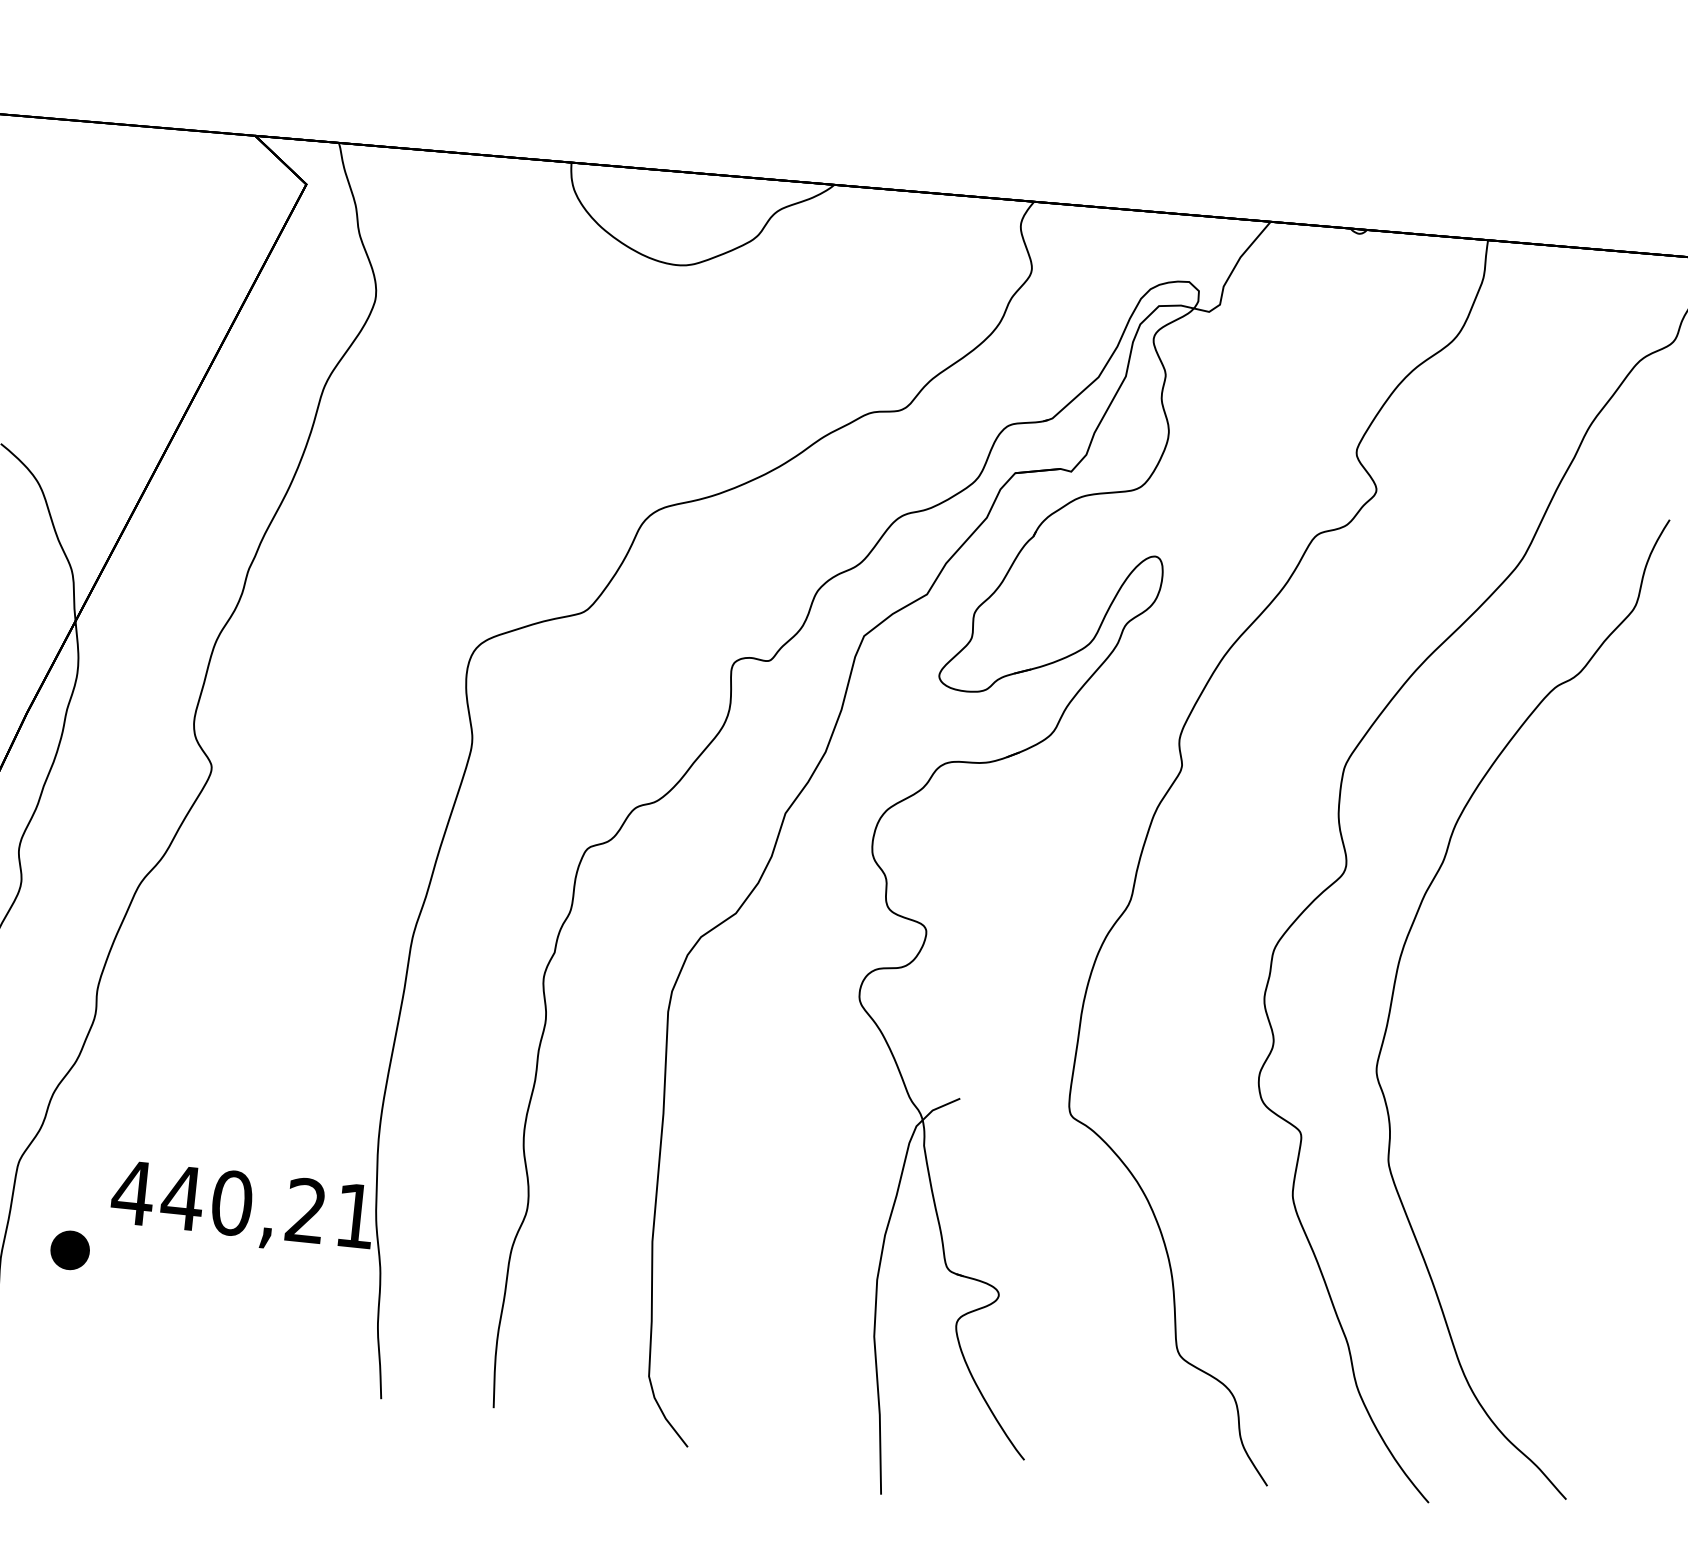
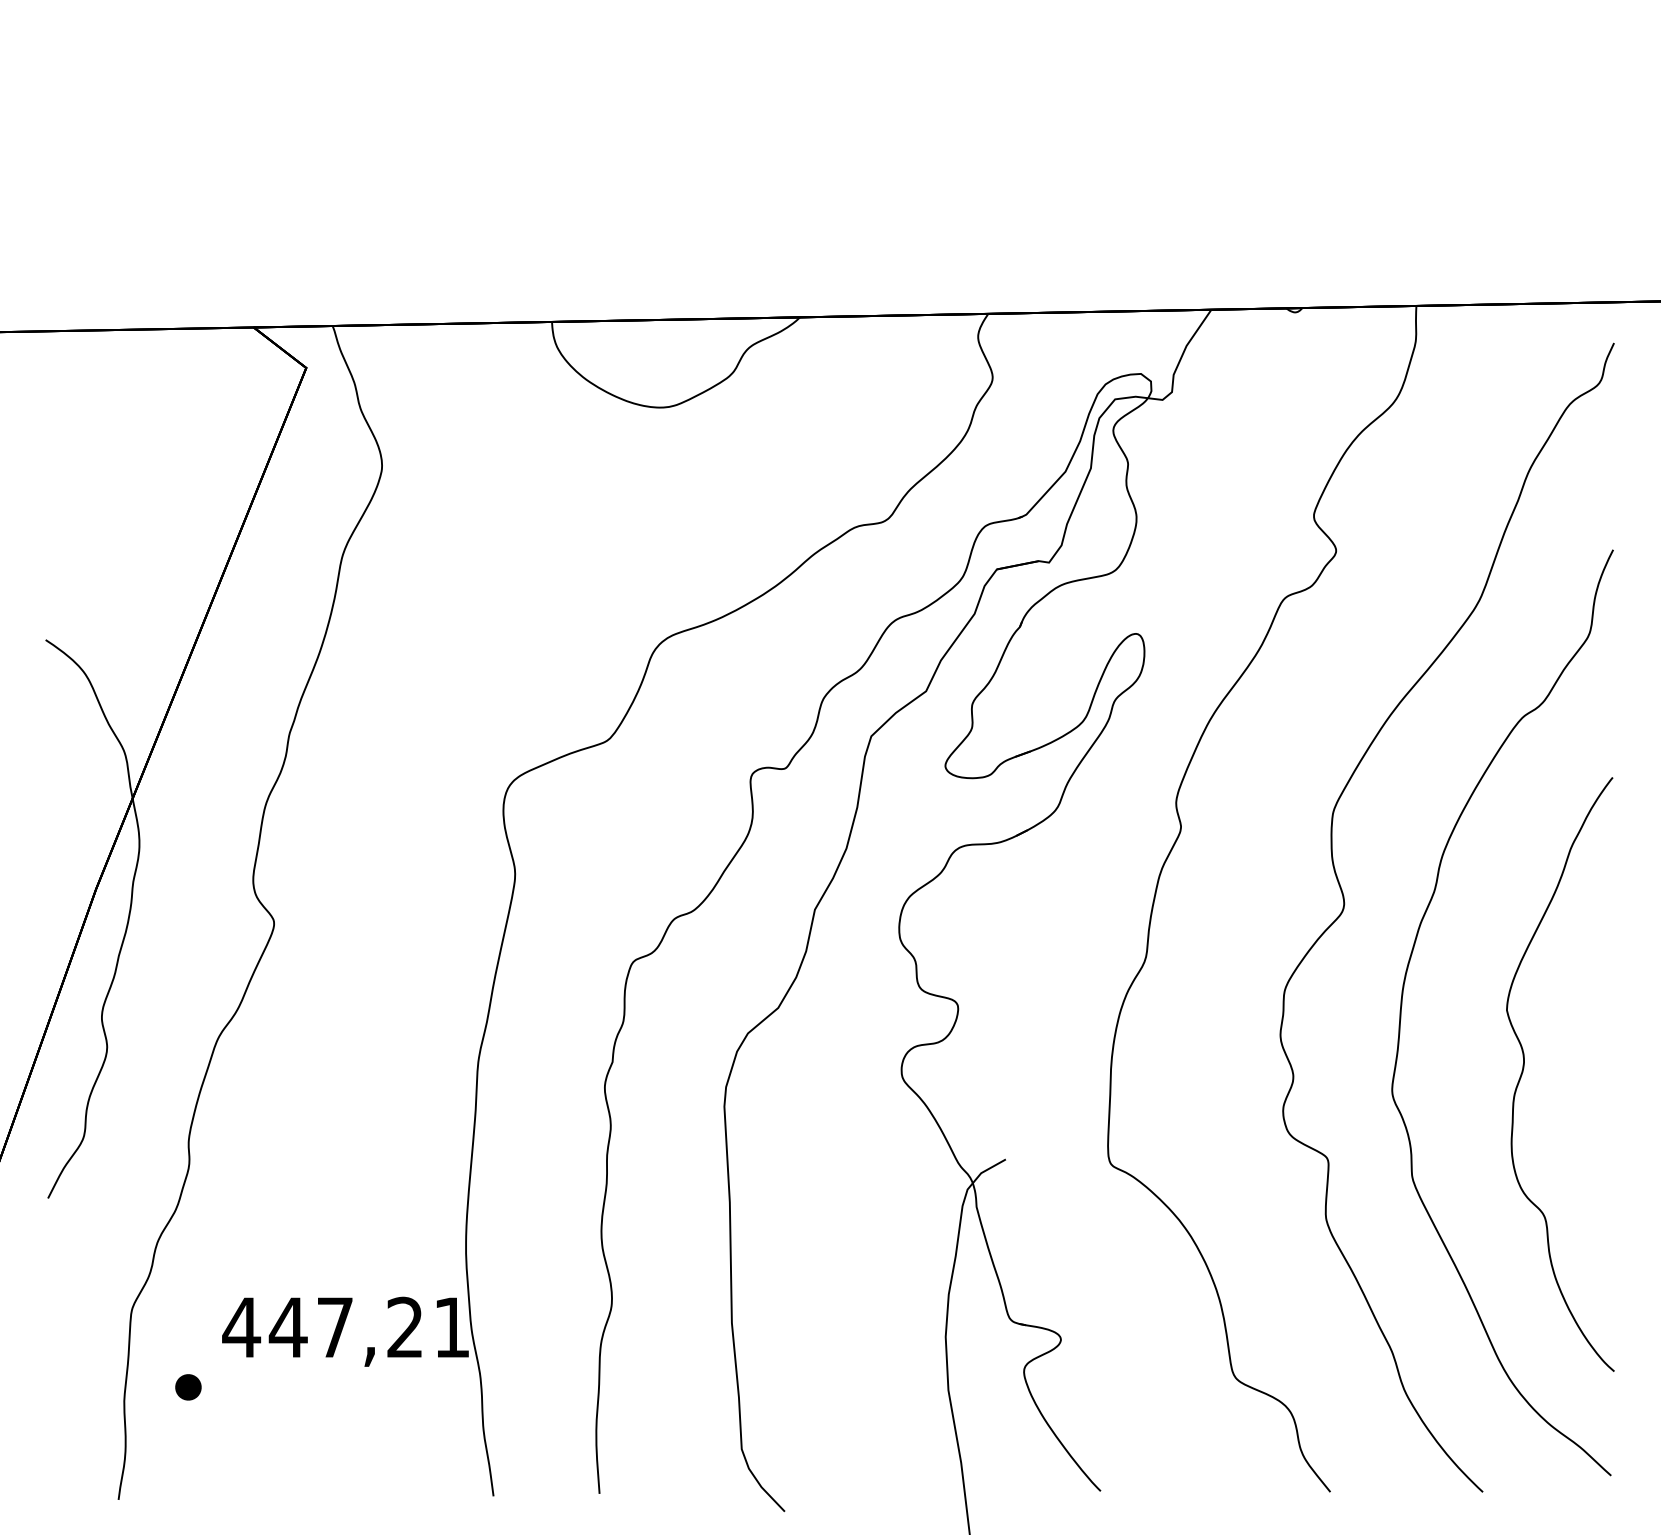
curve: (1519, 1059) -> (1524, 1068), added
text: (231, 1203) -> (334, 1327), 440,21 -> 447,21
part: (70, 1250) -> (188, 1387), size x0.71

